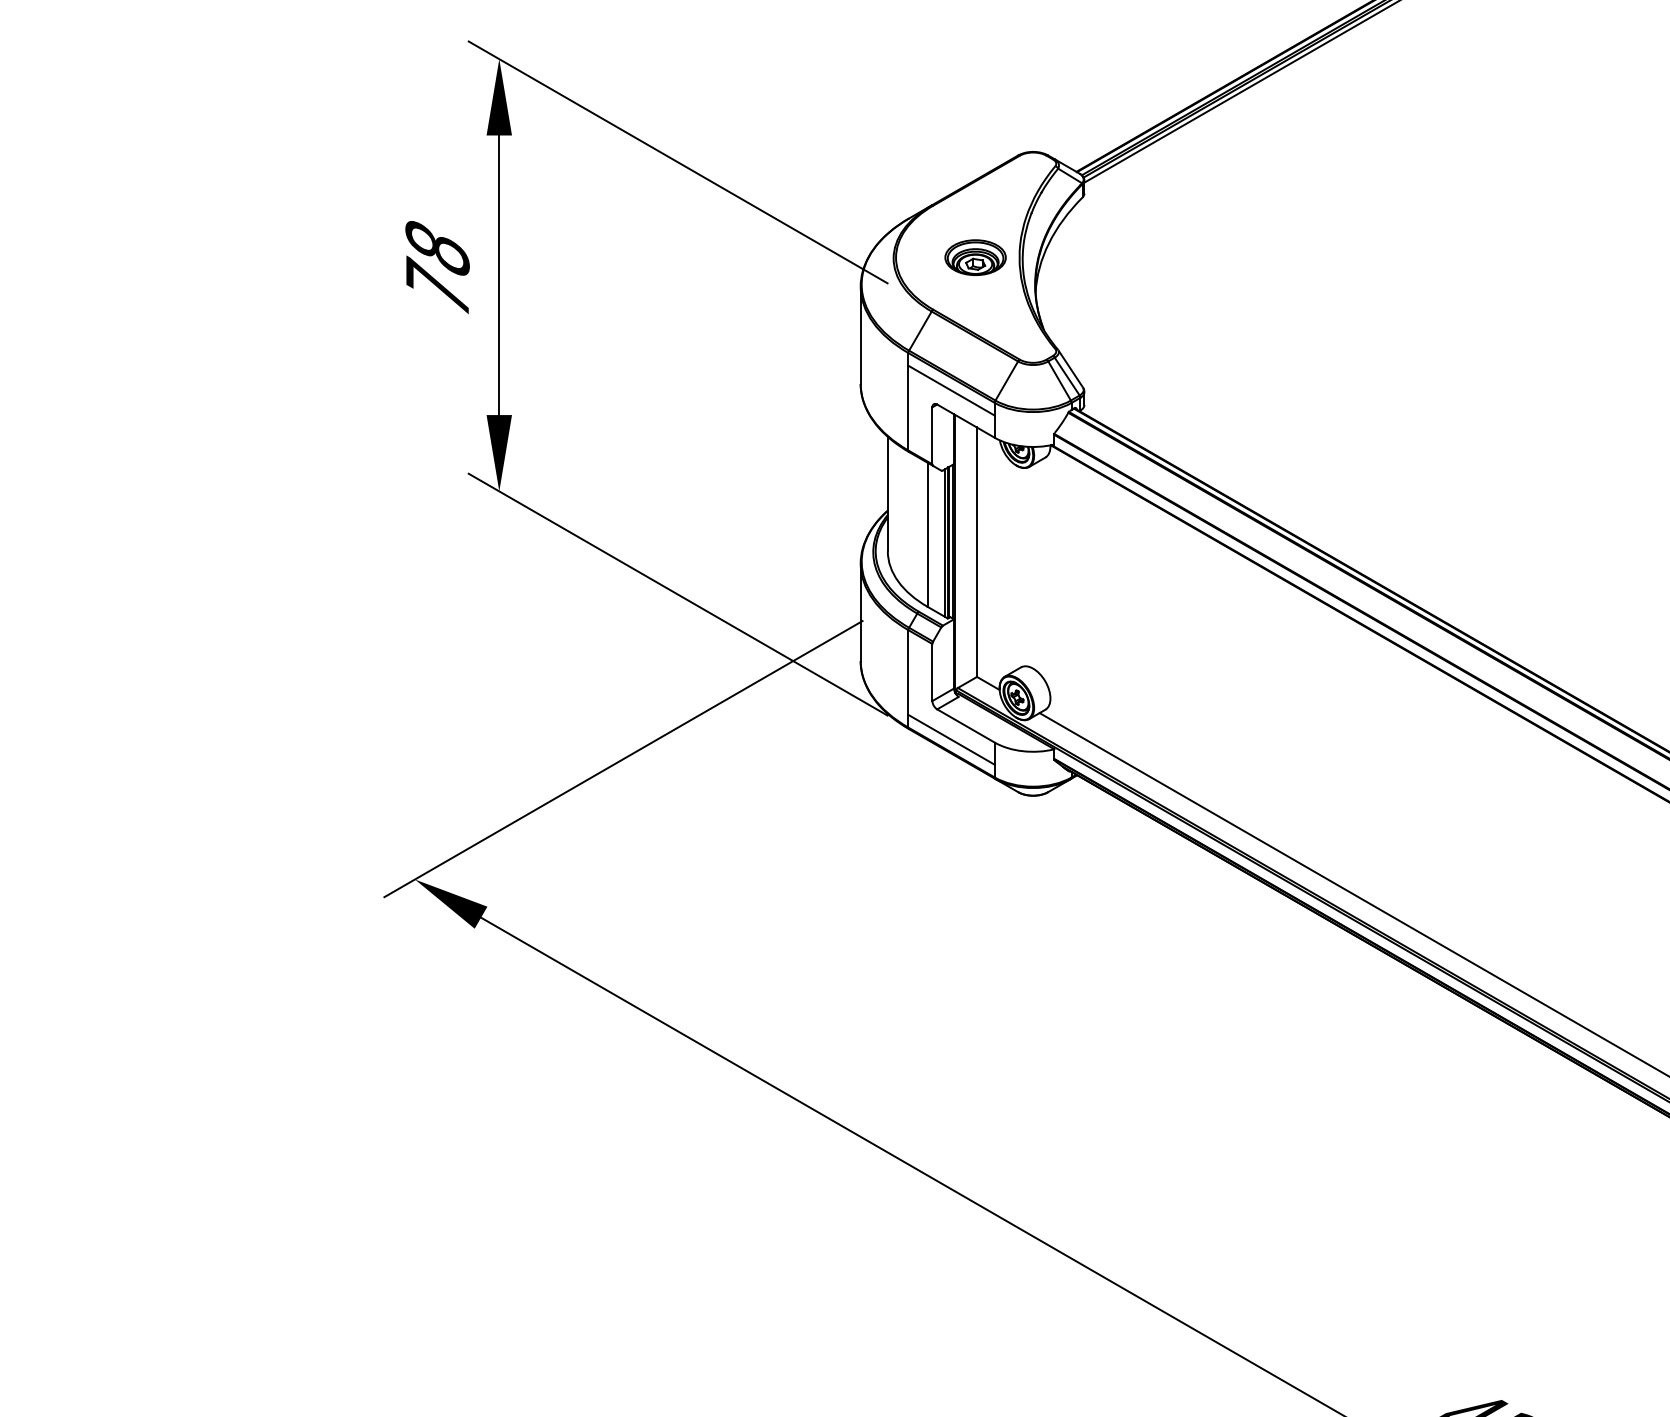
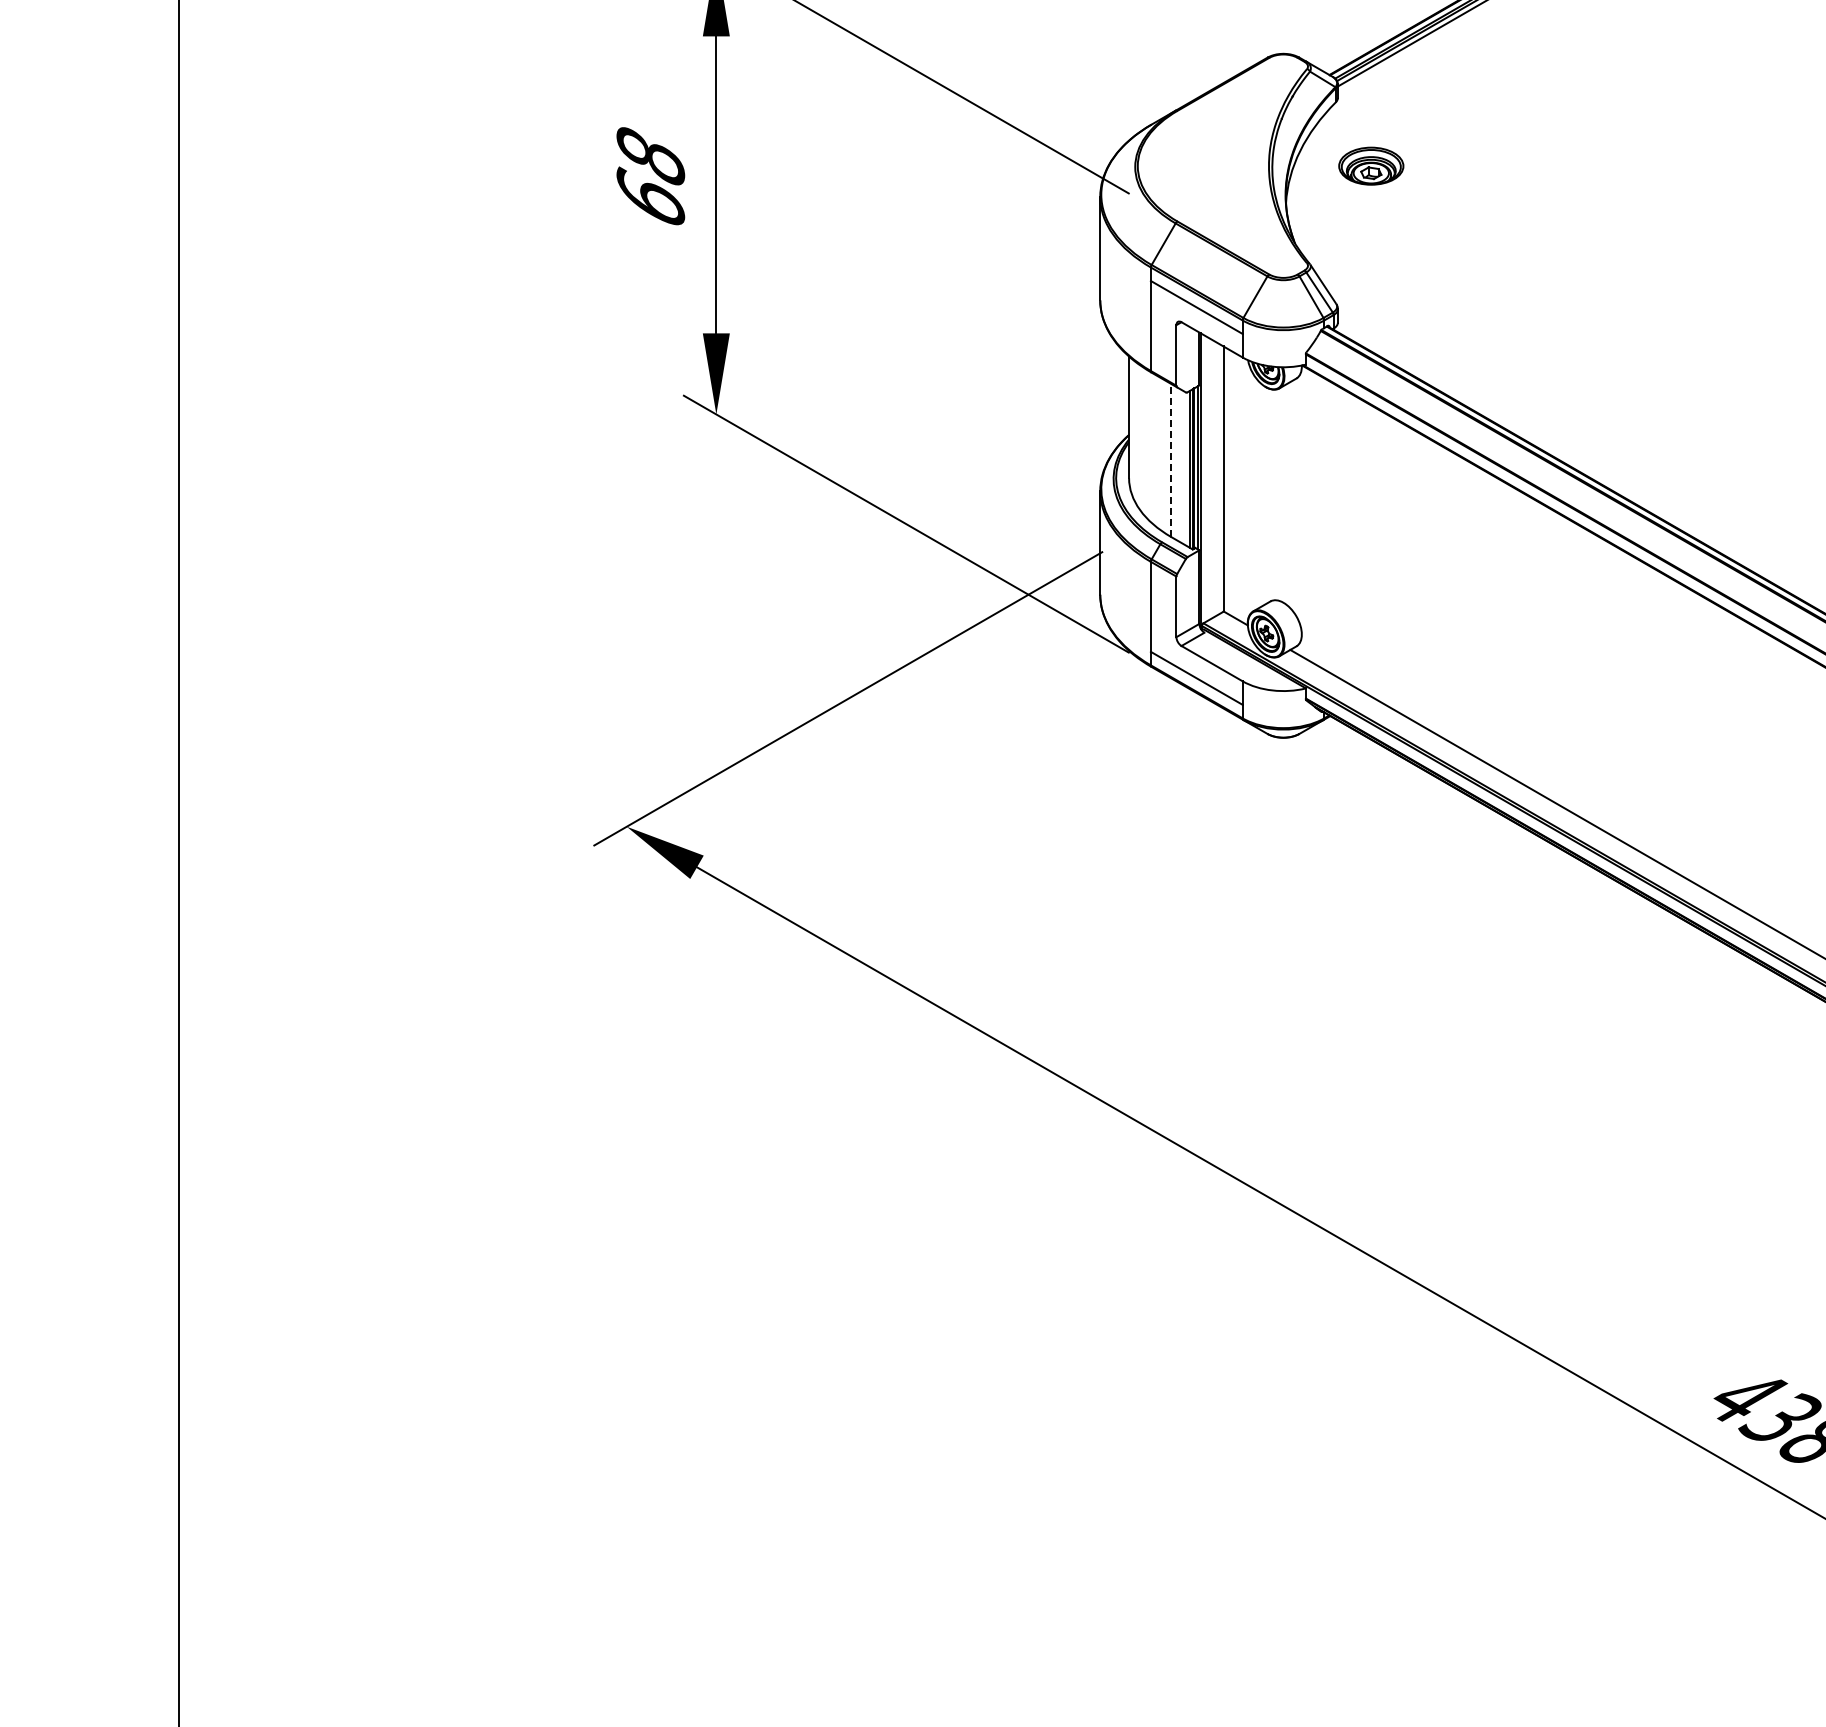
part: (975, 257) -> (1371, 165), moved
text: (437, 285) -> (650, 195), 78 -> 68
line: (927, 534) -> (1171, 460), solid -> dashed

